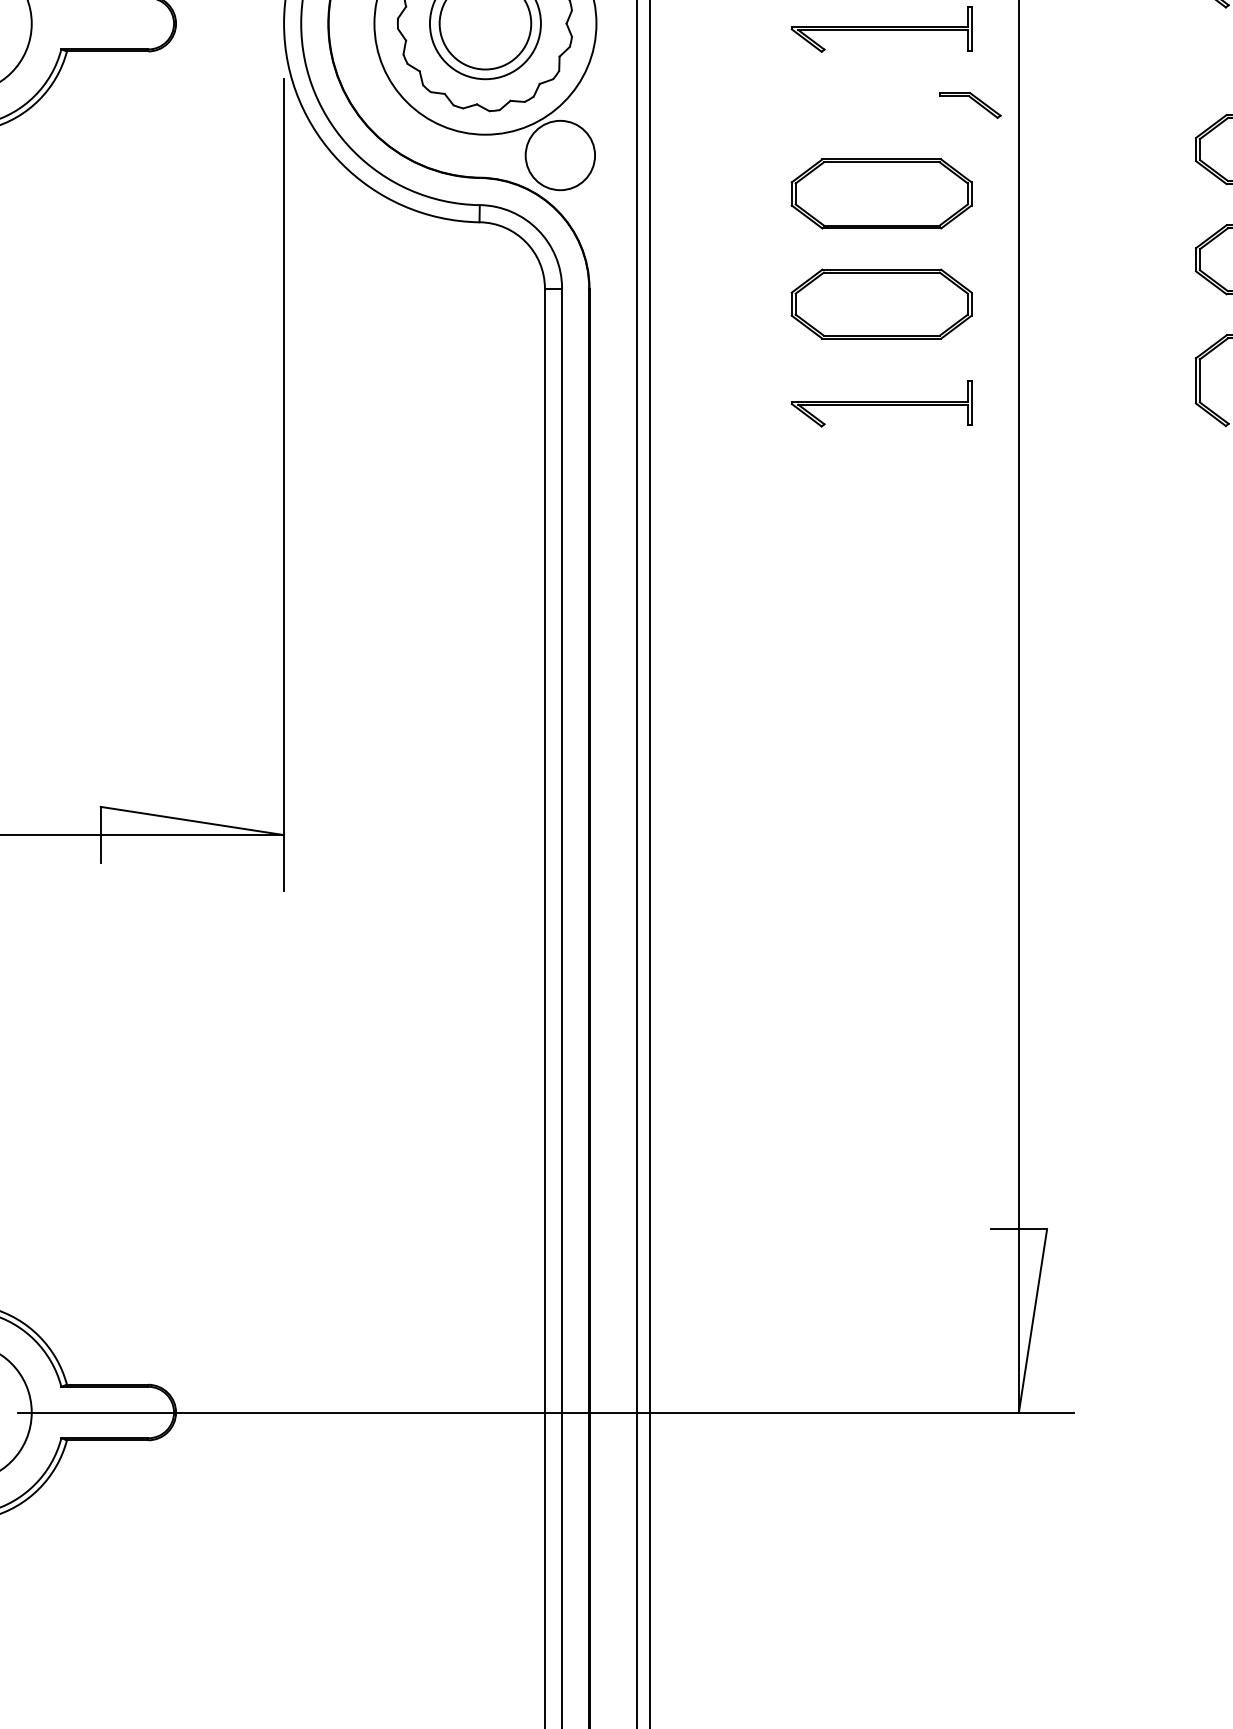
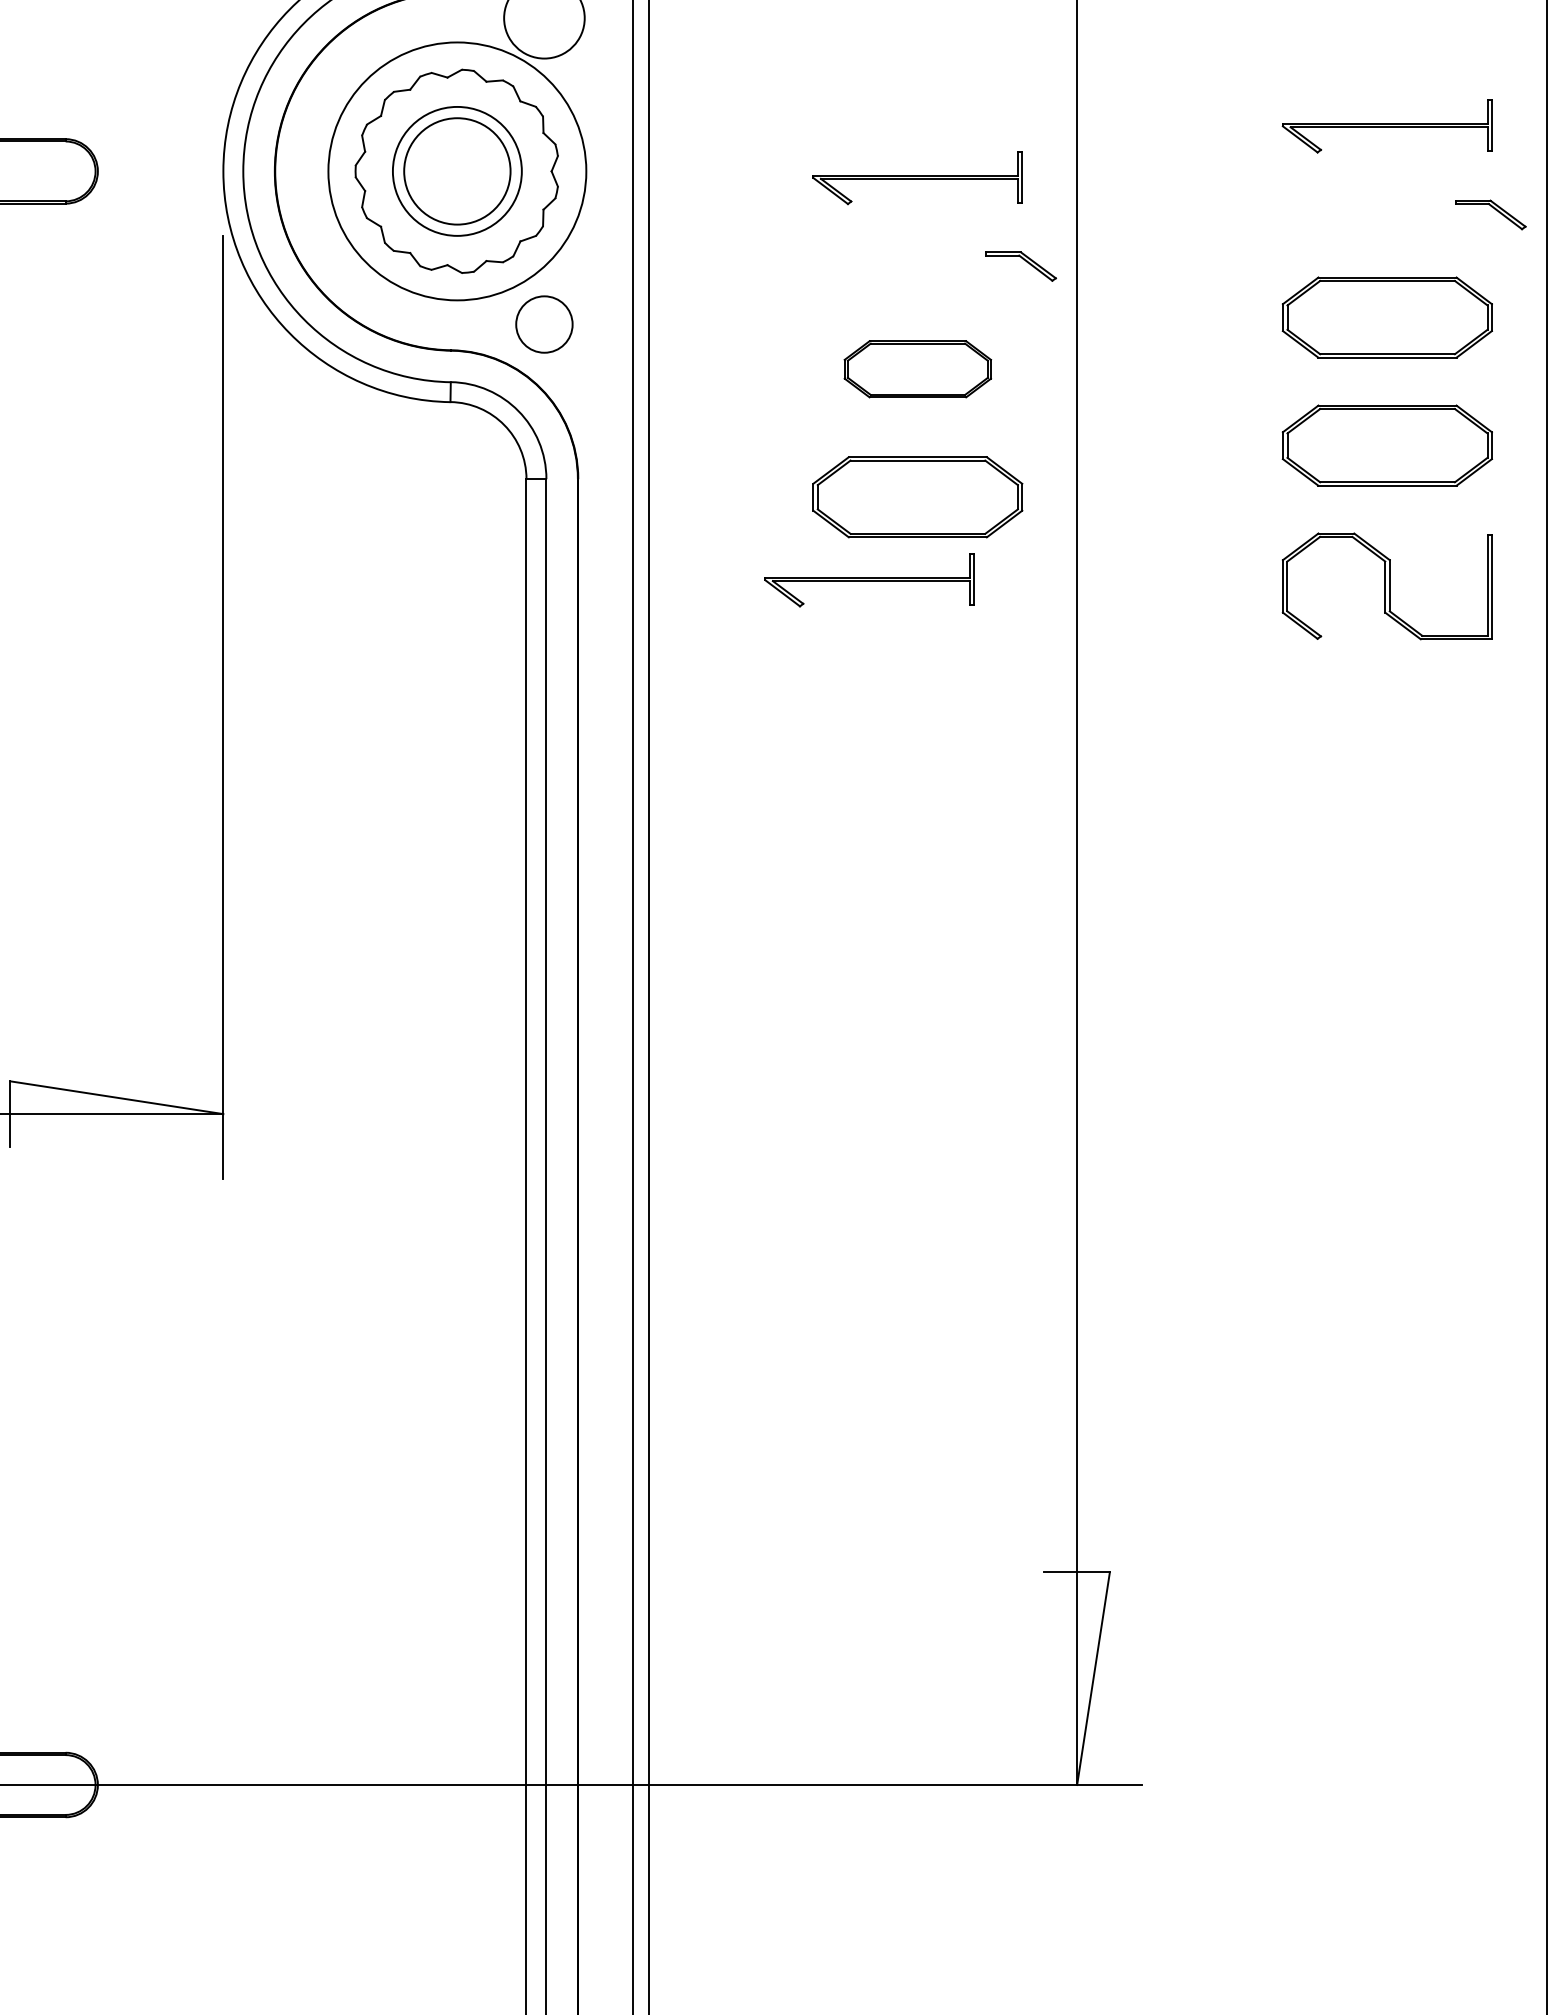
circle: (560, 155) -> (544, 324), size x0.7
part: (881, 194) -> (917, 369), size x0.7
part: (881, 404) -> (869, 580), moved

